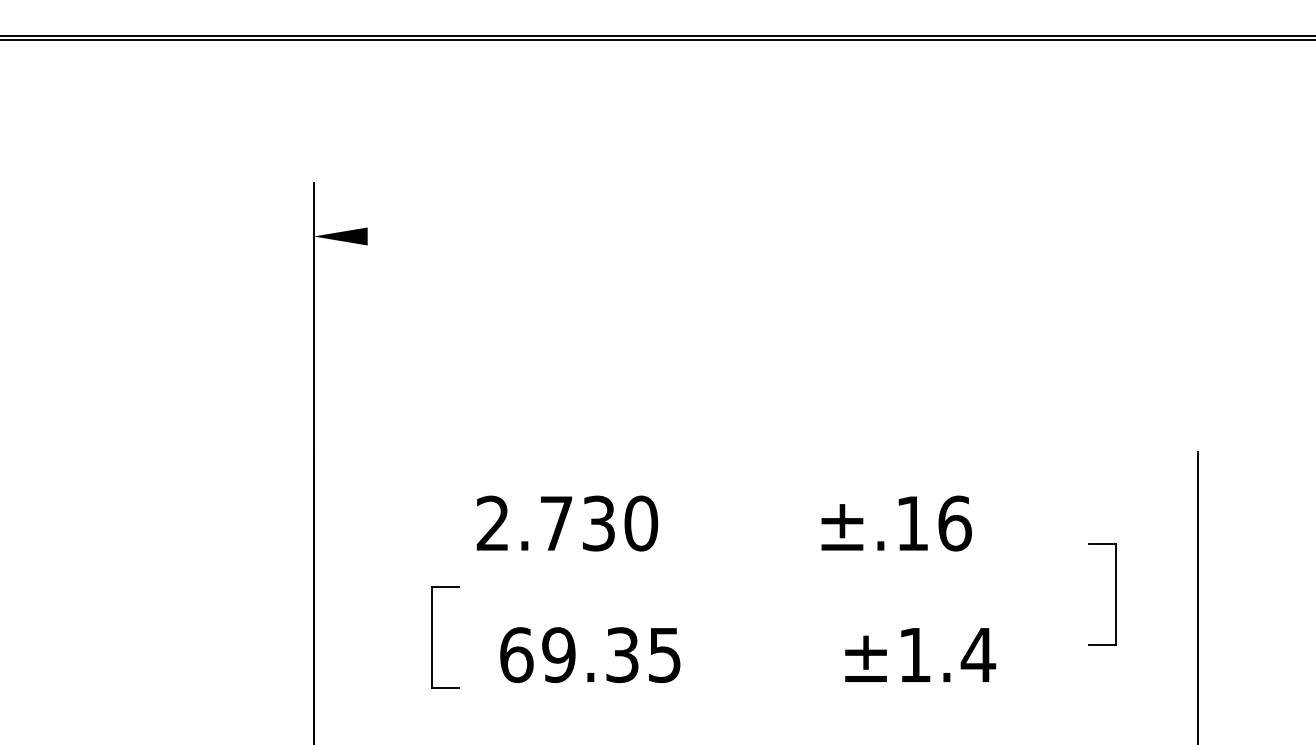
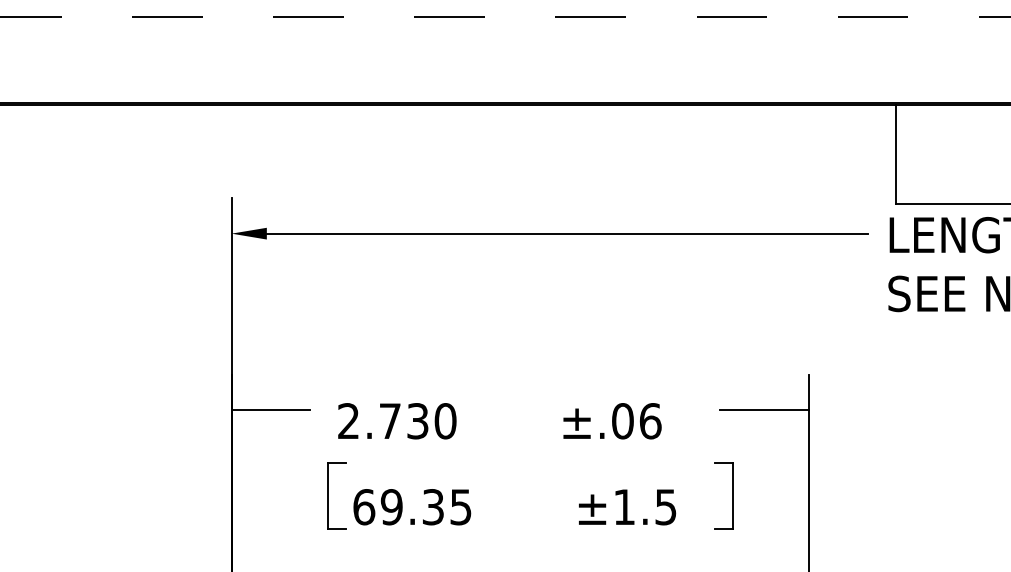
line: (827, 236) -> (567, 233), added
line: (373, 505) -> (270, 409), added
line: (1129, 505) -> (764, 409), added
text: (911, 523) -> (622, 421), ±.16 -> ±.06
part: (1115, 594) -> (732, 495), moved
part: (432, 637) -> (328, 495), moved
text: (977, 655) -> (665, 507), ±1.4 -> ±1.5

